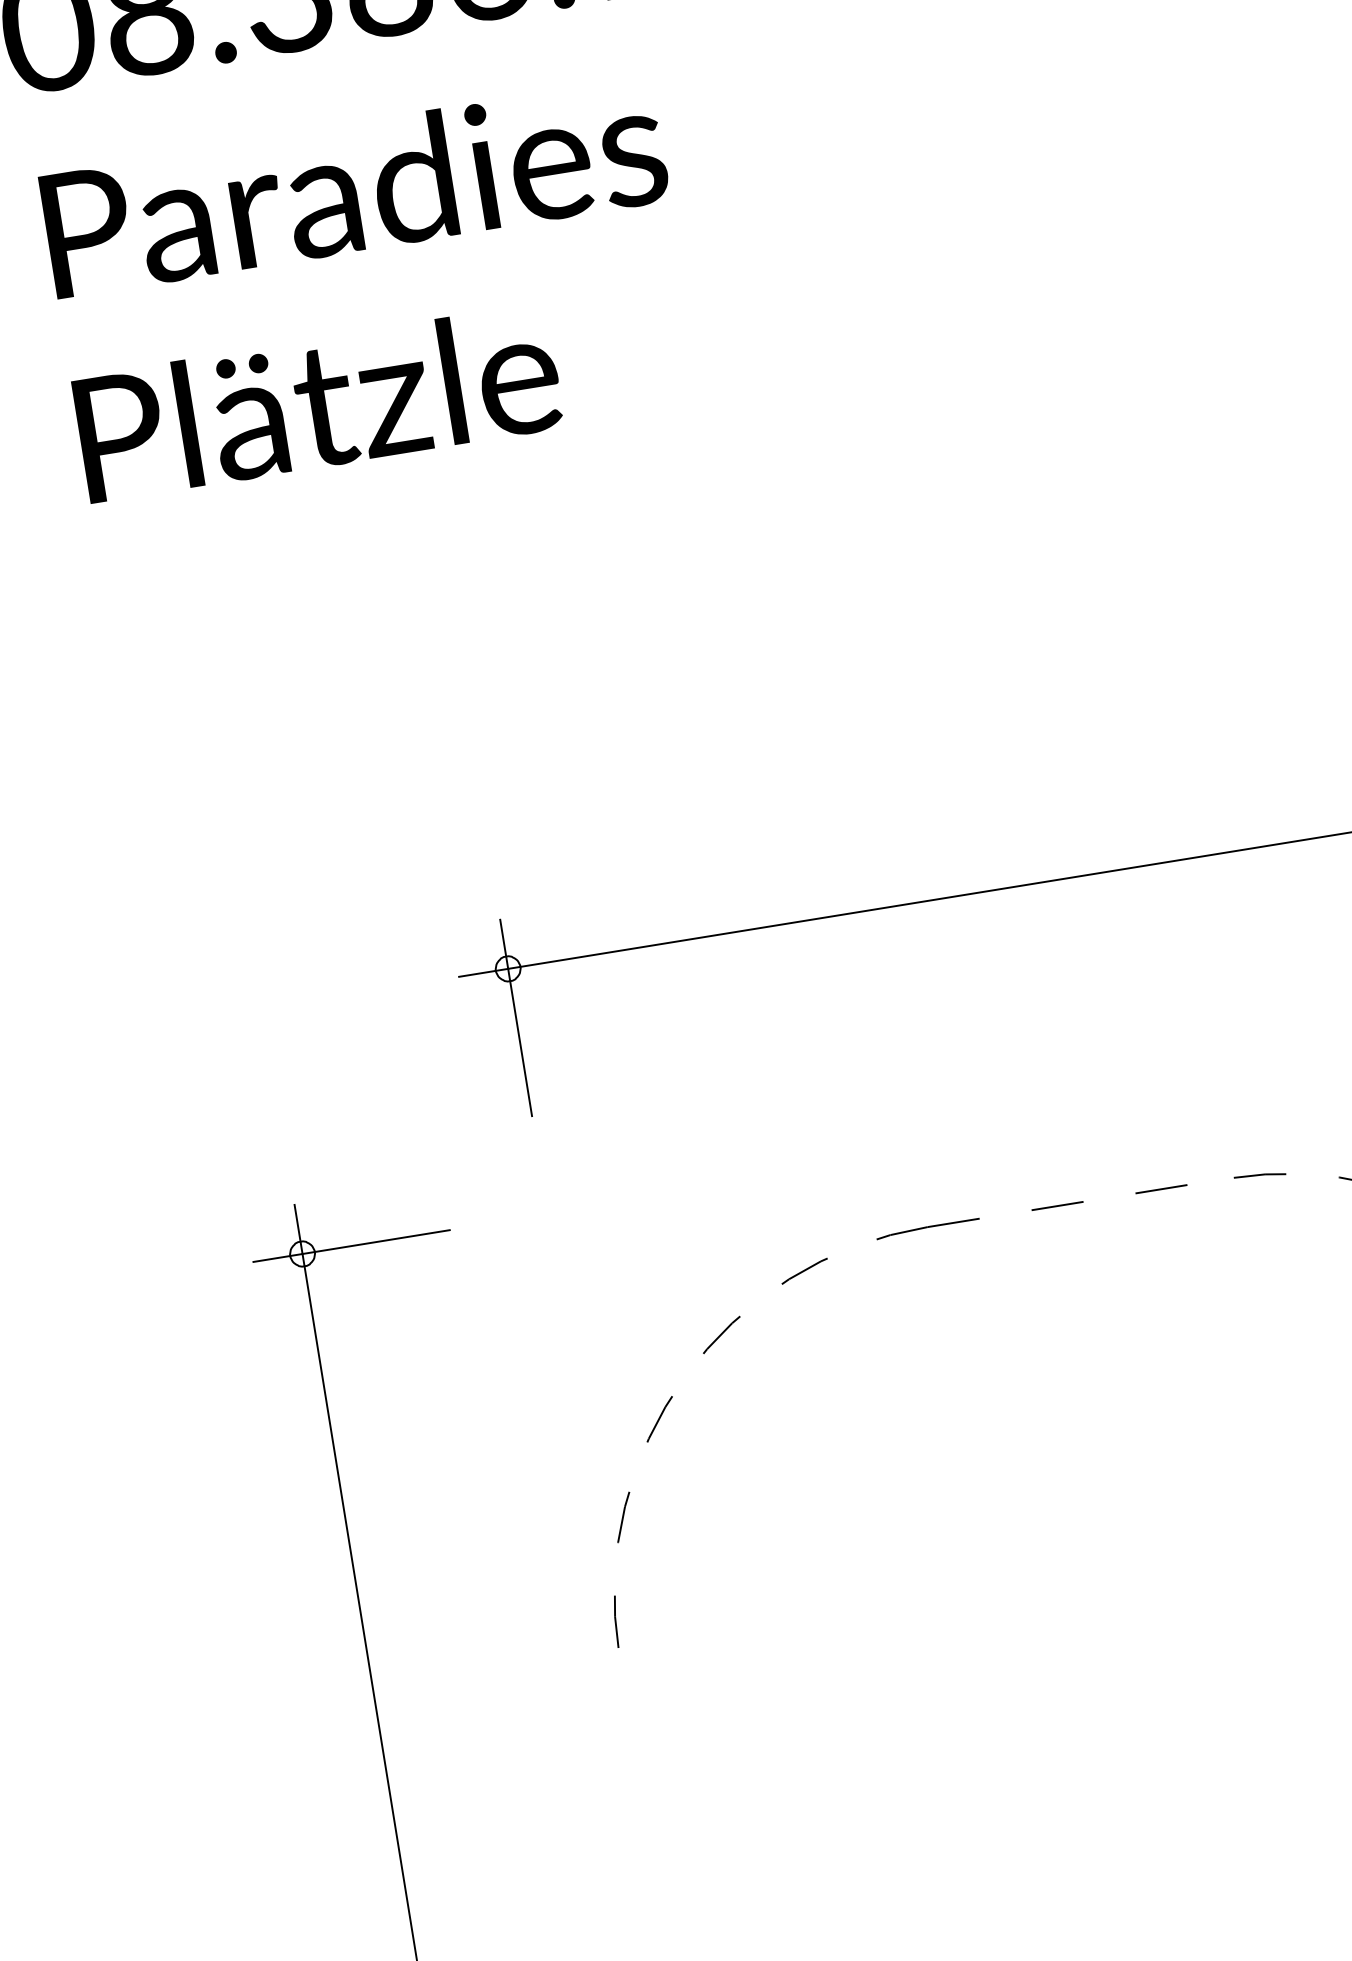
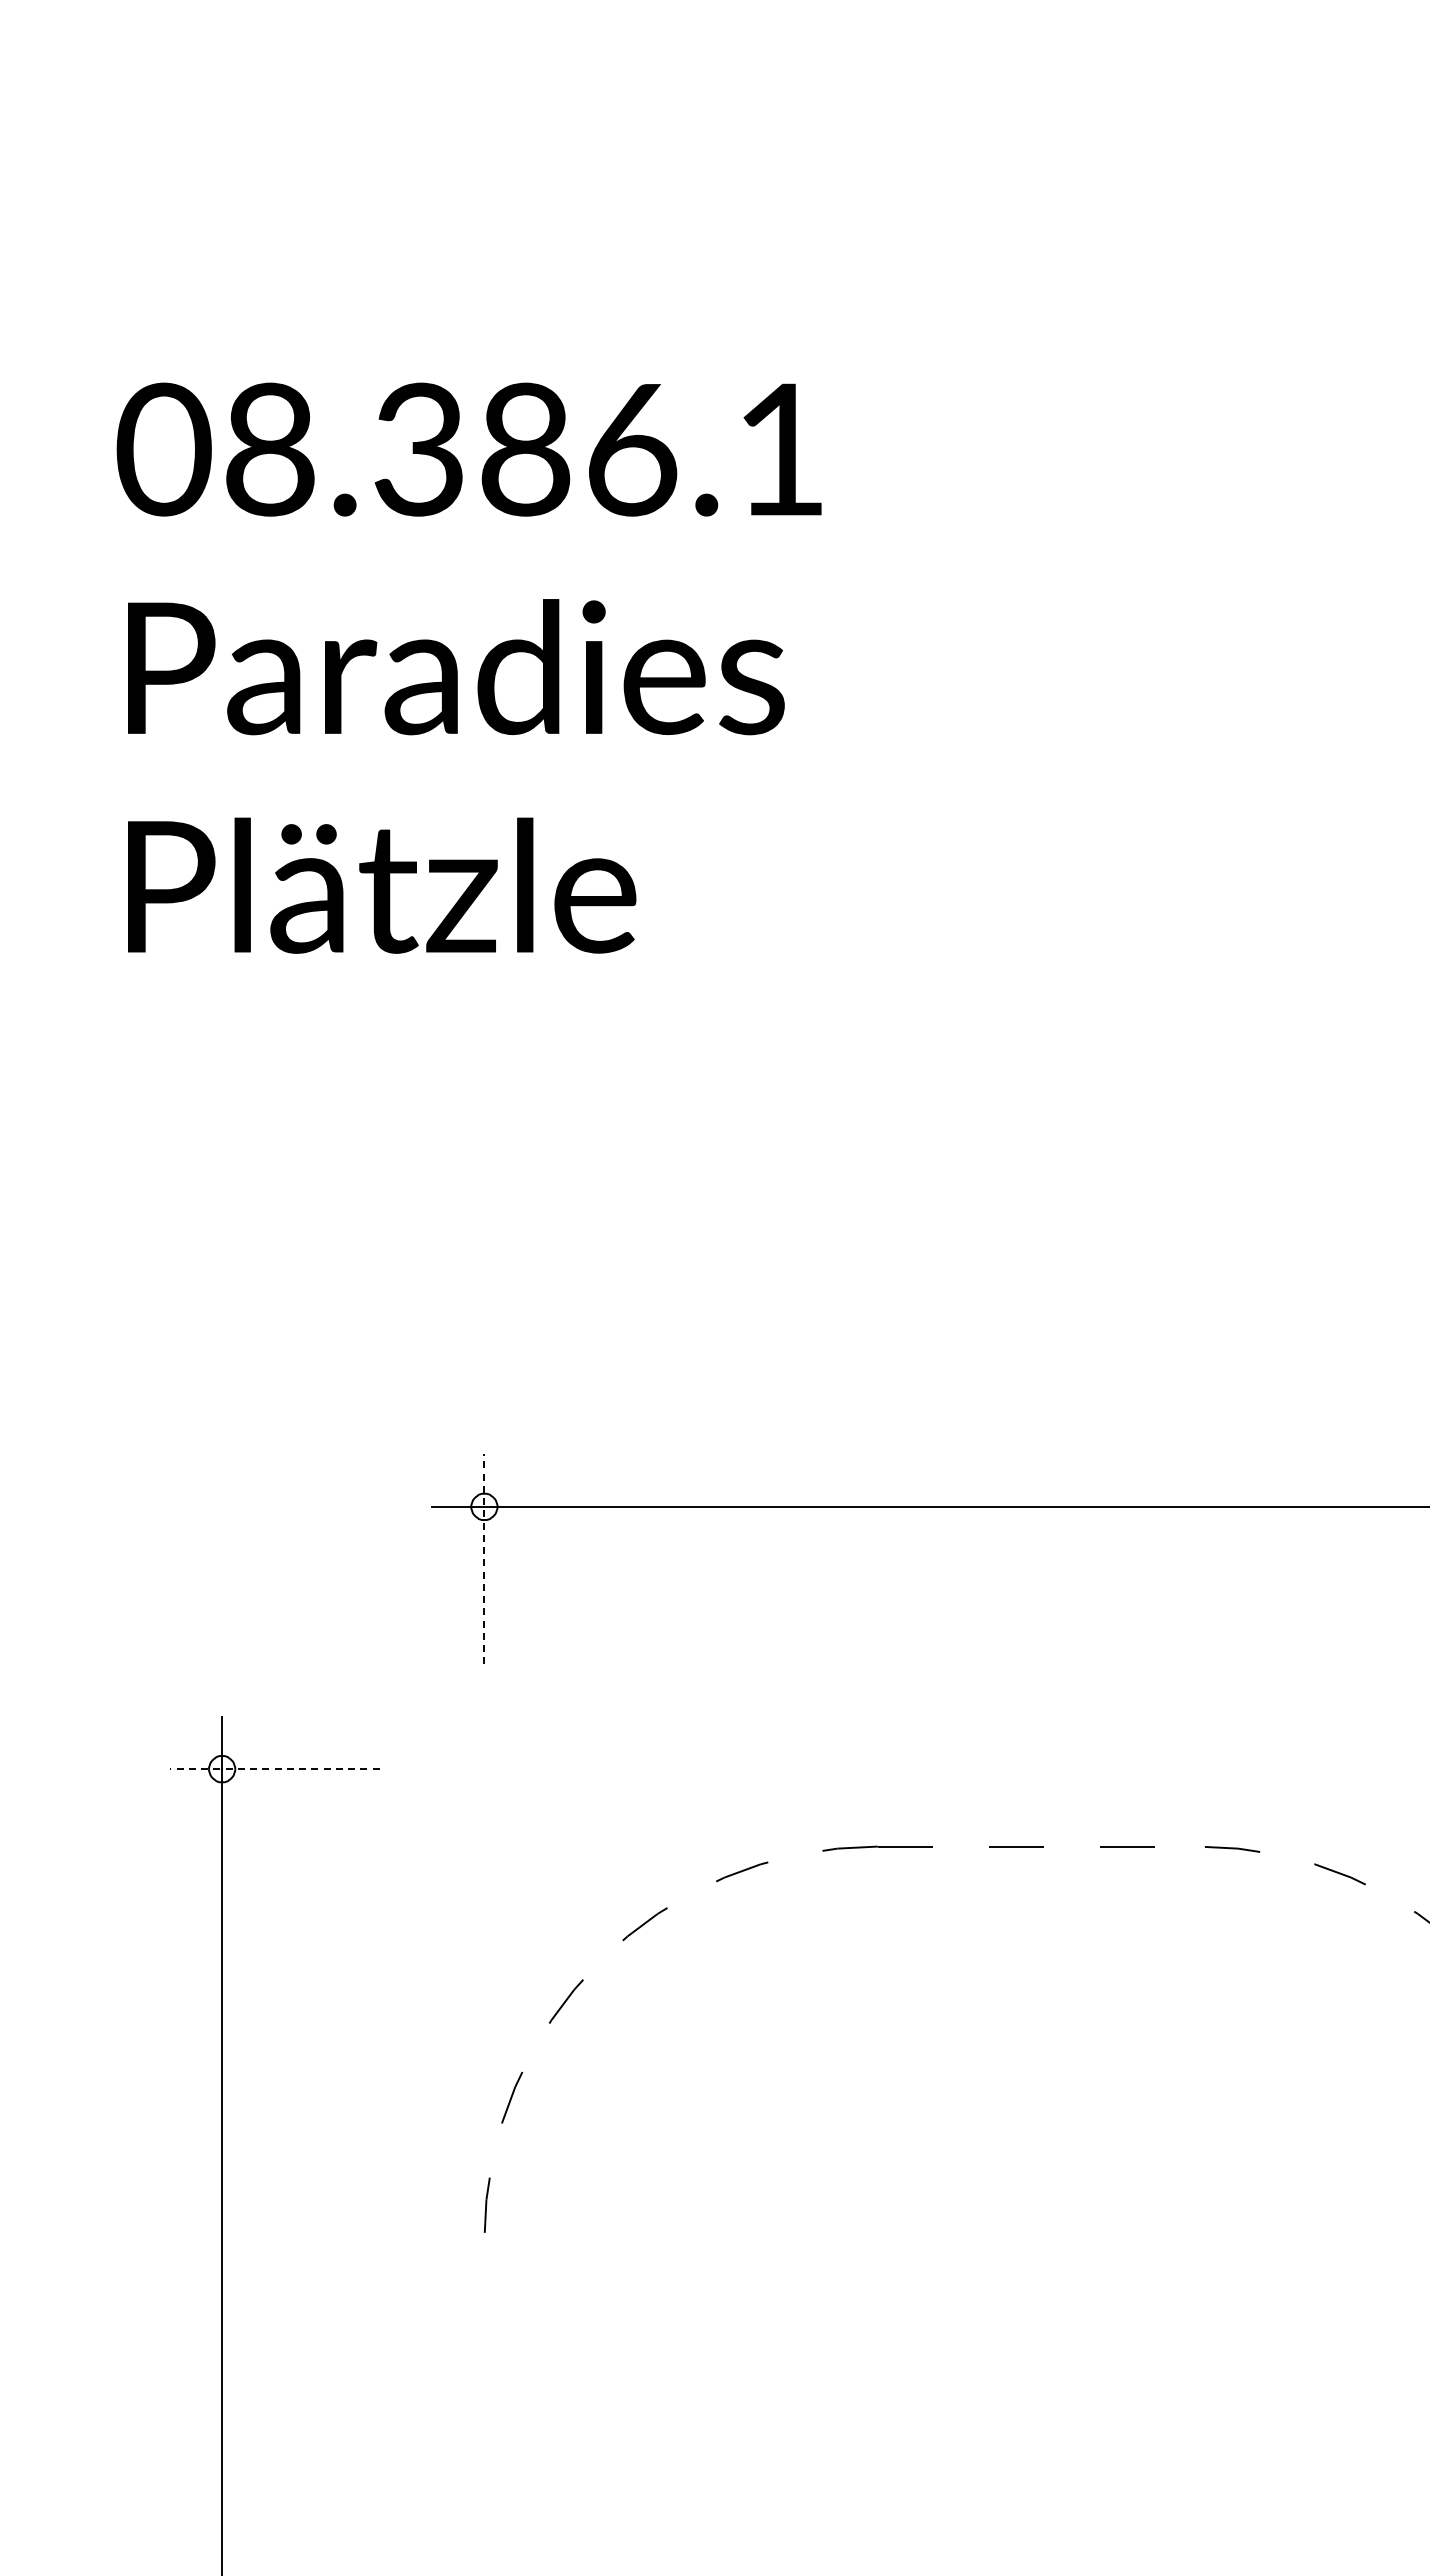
line: (516, 1018) -> (484, 1559), solid -> dashed
line: (351, 1246) -> (274, 1769), solid -> dashed

